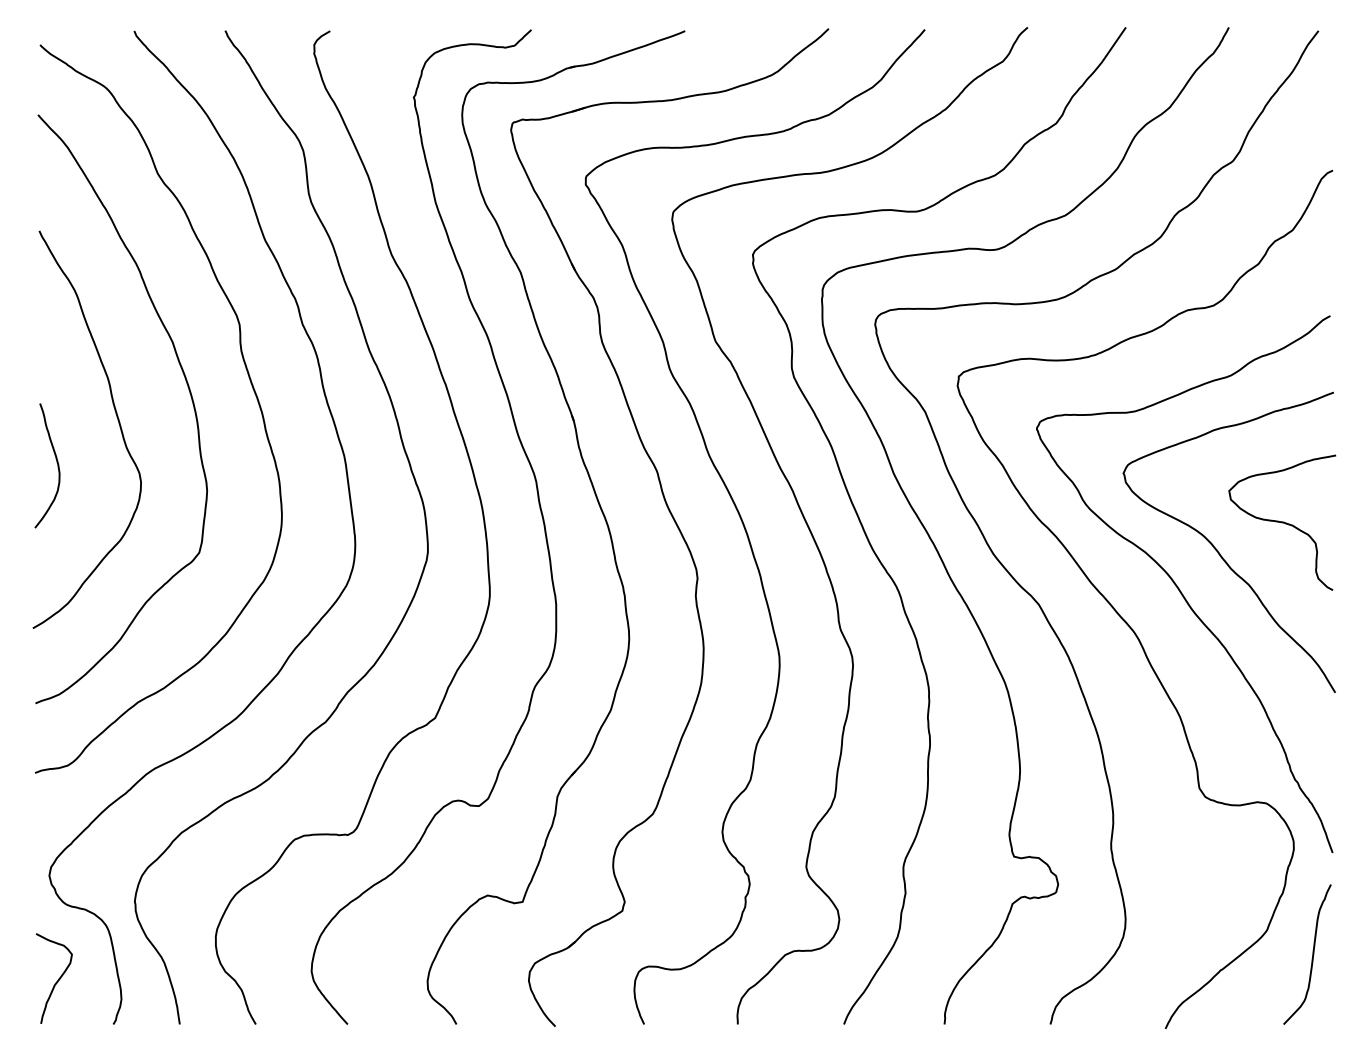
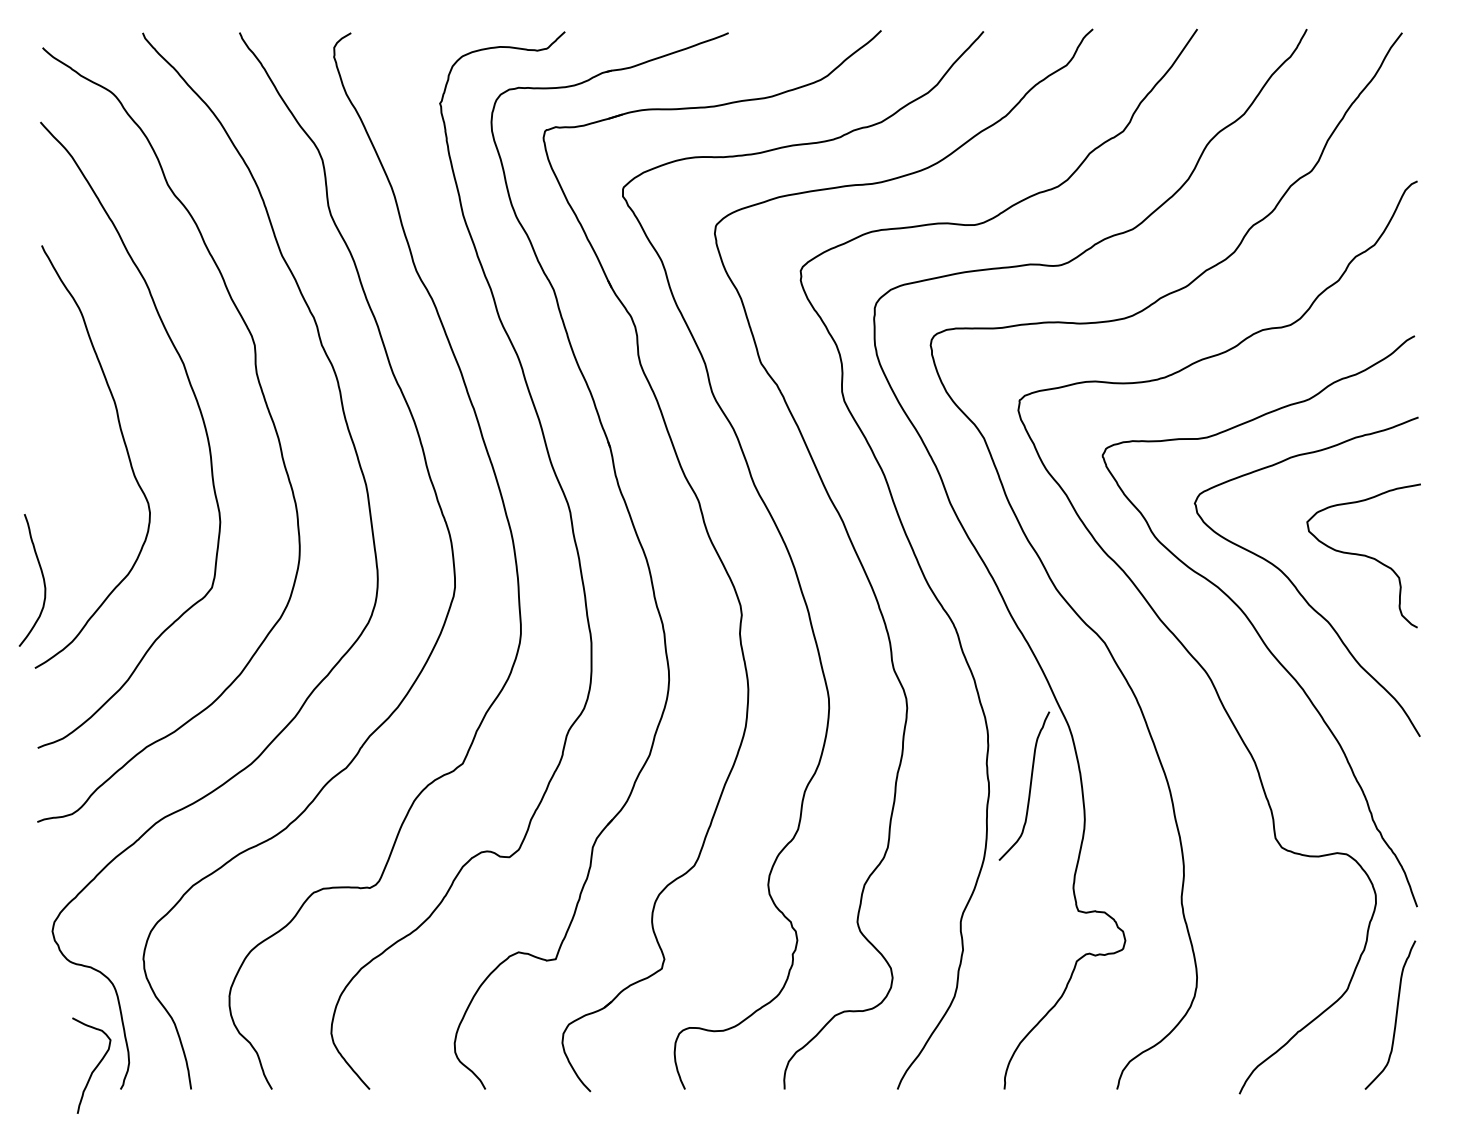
curve: (56, 464) -> (42, 578), moved
curve: (968, 738) -> (1029, 785), added
curve: (57, 979) -> (95, 1066), moved

